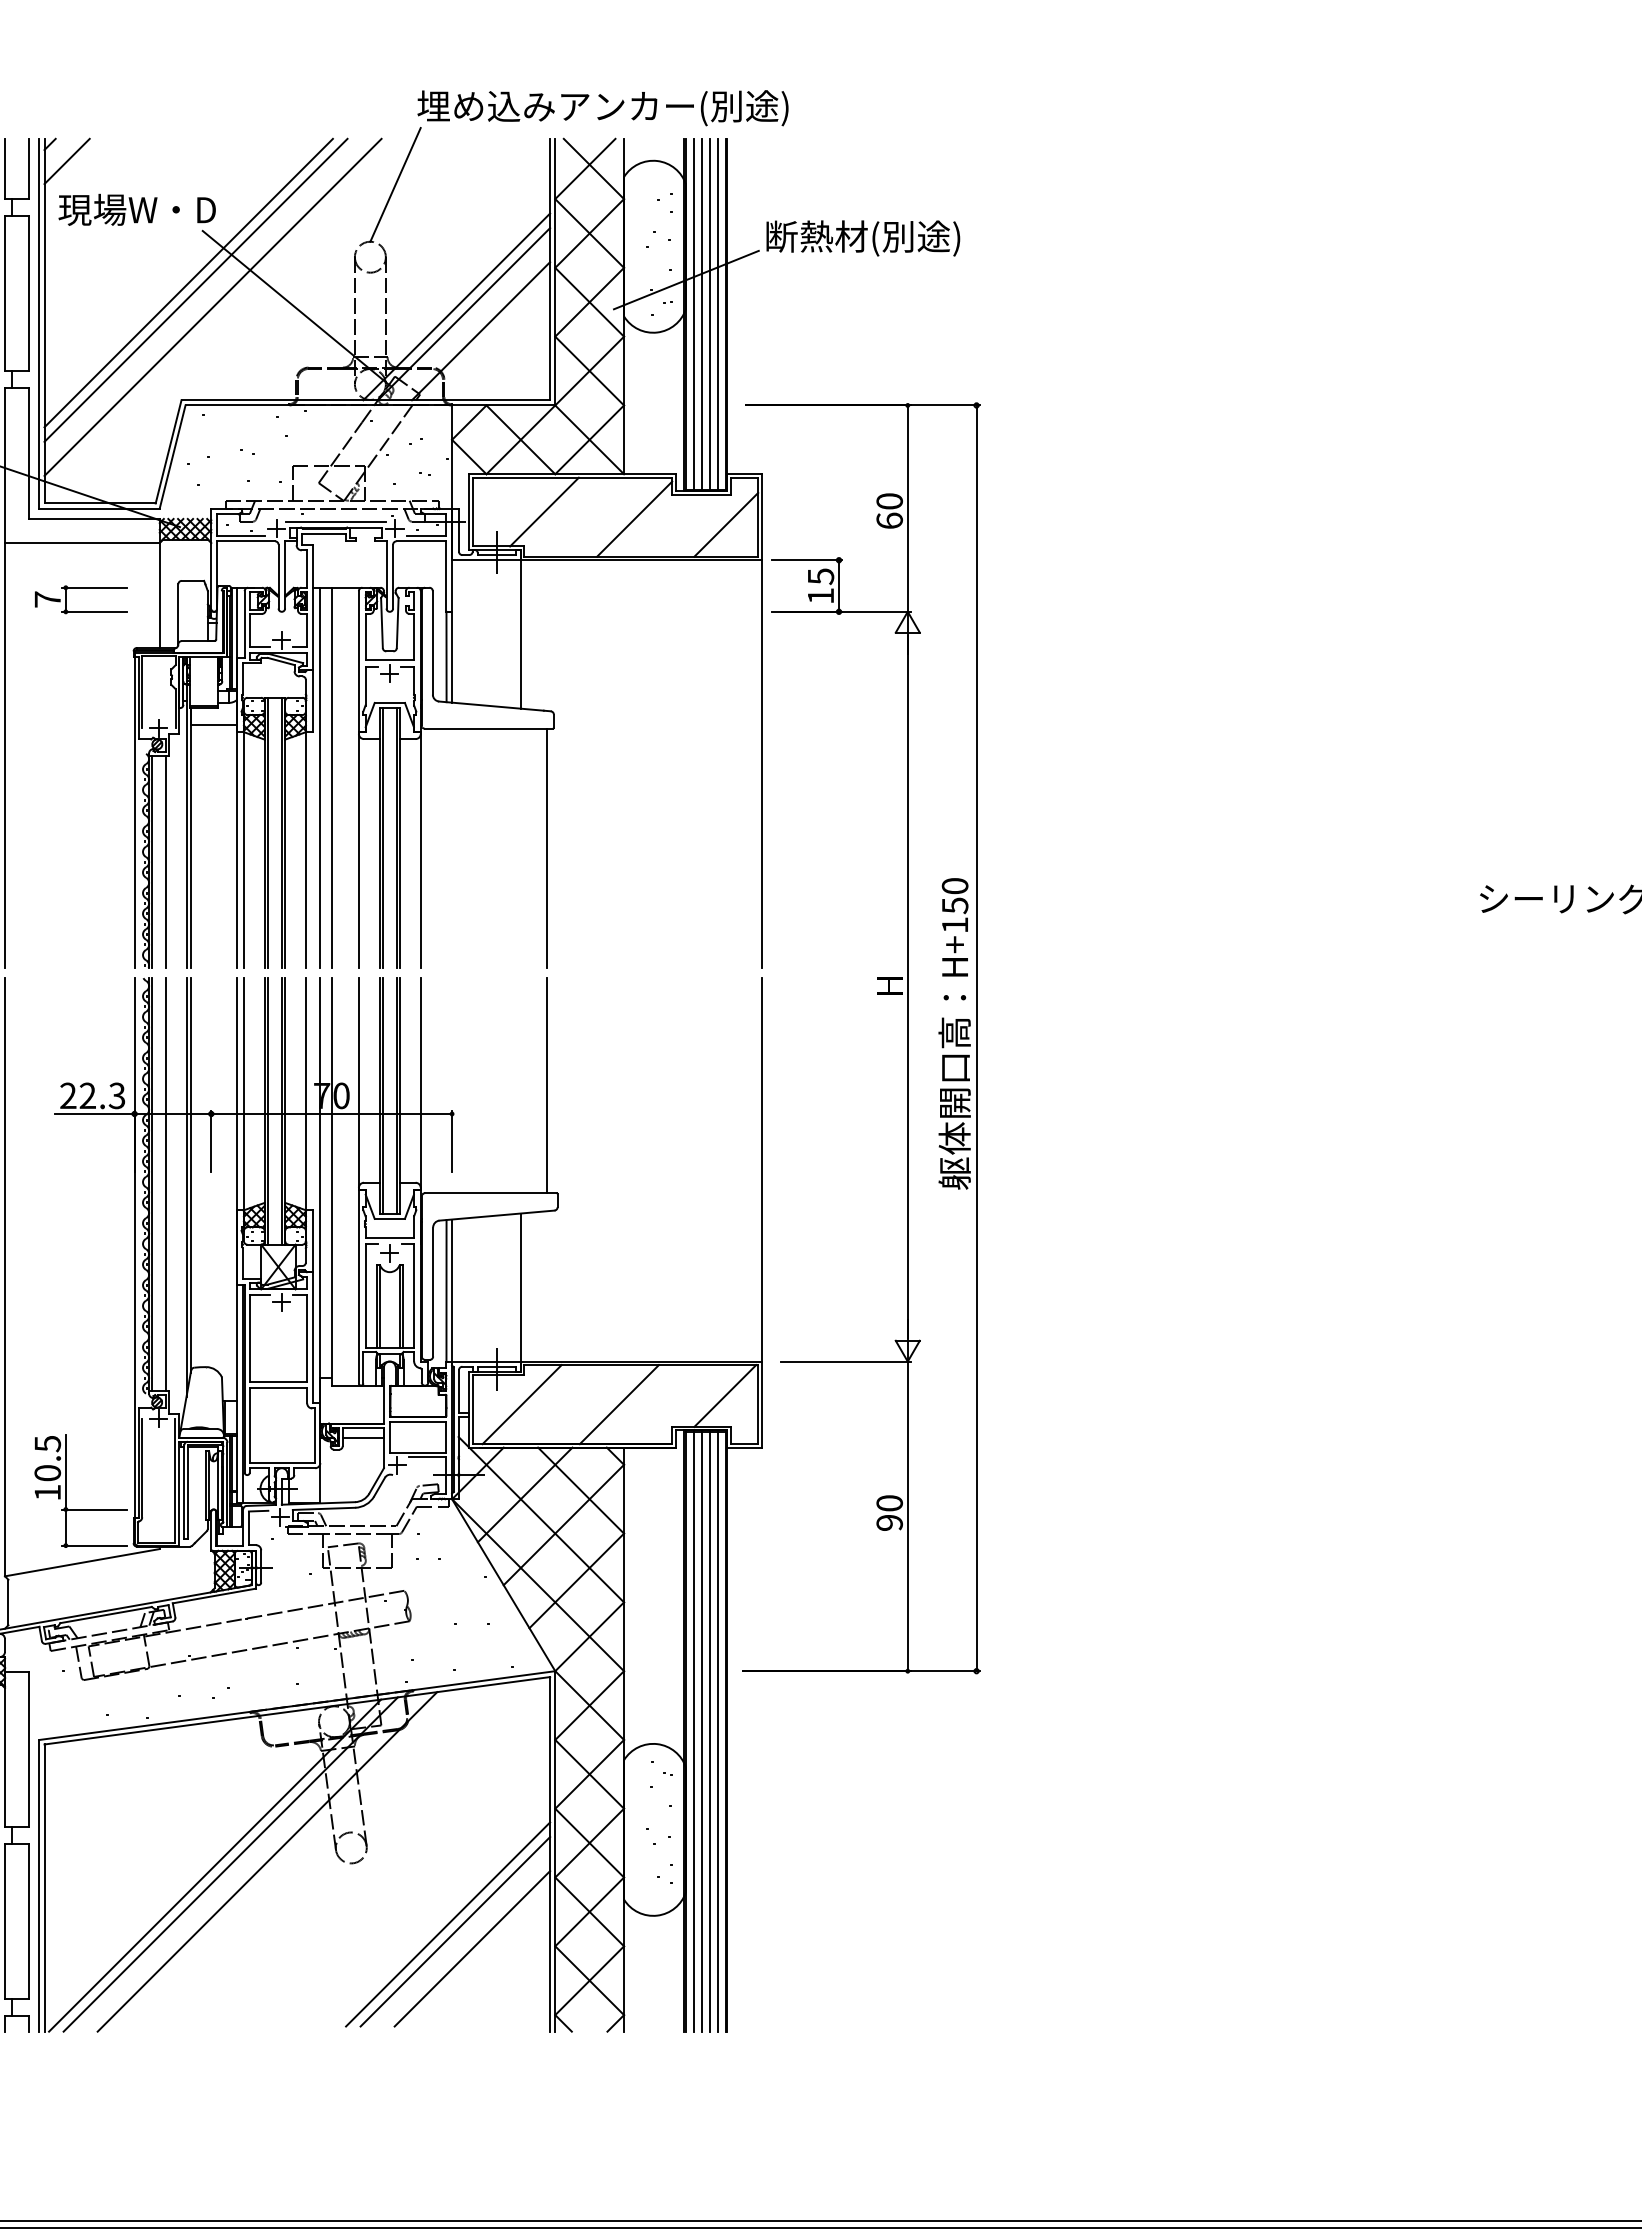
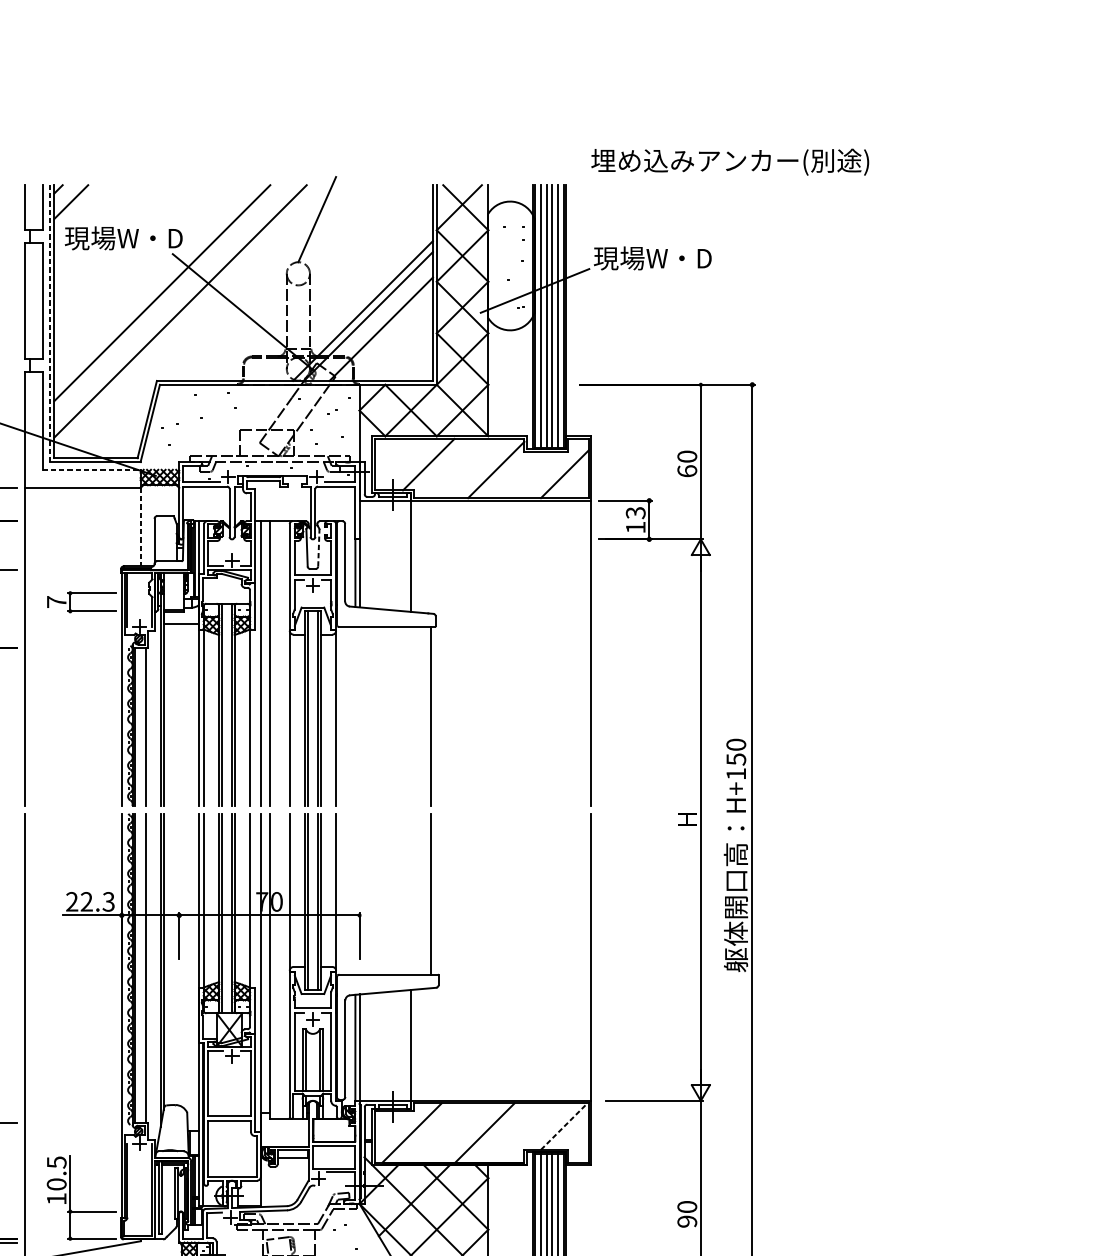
text: (602, 108) -> (729, 162), moved
text: (862, 238) -> (666, 259), 断熱材(別途) -> 現場W・D
line: (195, 289) -> (167, 297), removed
line: (39, 323) -> (50, 323), solid -> dashed
line: (94, 518) -> (91, 469), solid -> dashed
line: (335, 521) -> (272, 471), removed
text: (820, 576) -> (635, 512), 15 -> 13
part: (81, 588) -> (82, 593), moved
line: (159, 595) -> (140, 527), solid -> dashed
line: (397, 622) -> (318, 547), solid -> dashed
line: (725, 1396) -> (564, 1127), solid -> dashed

